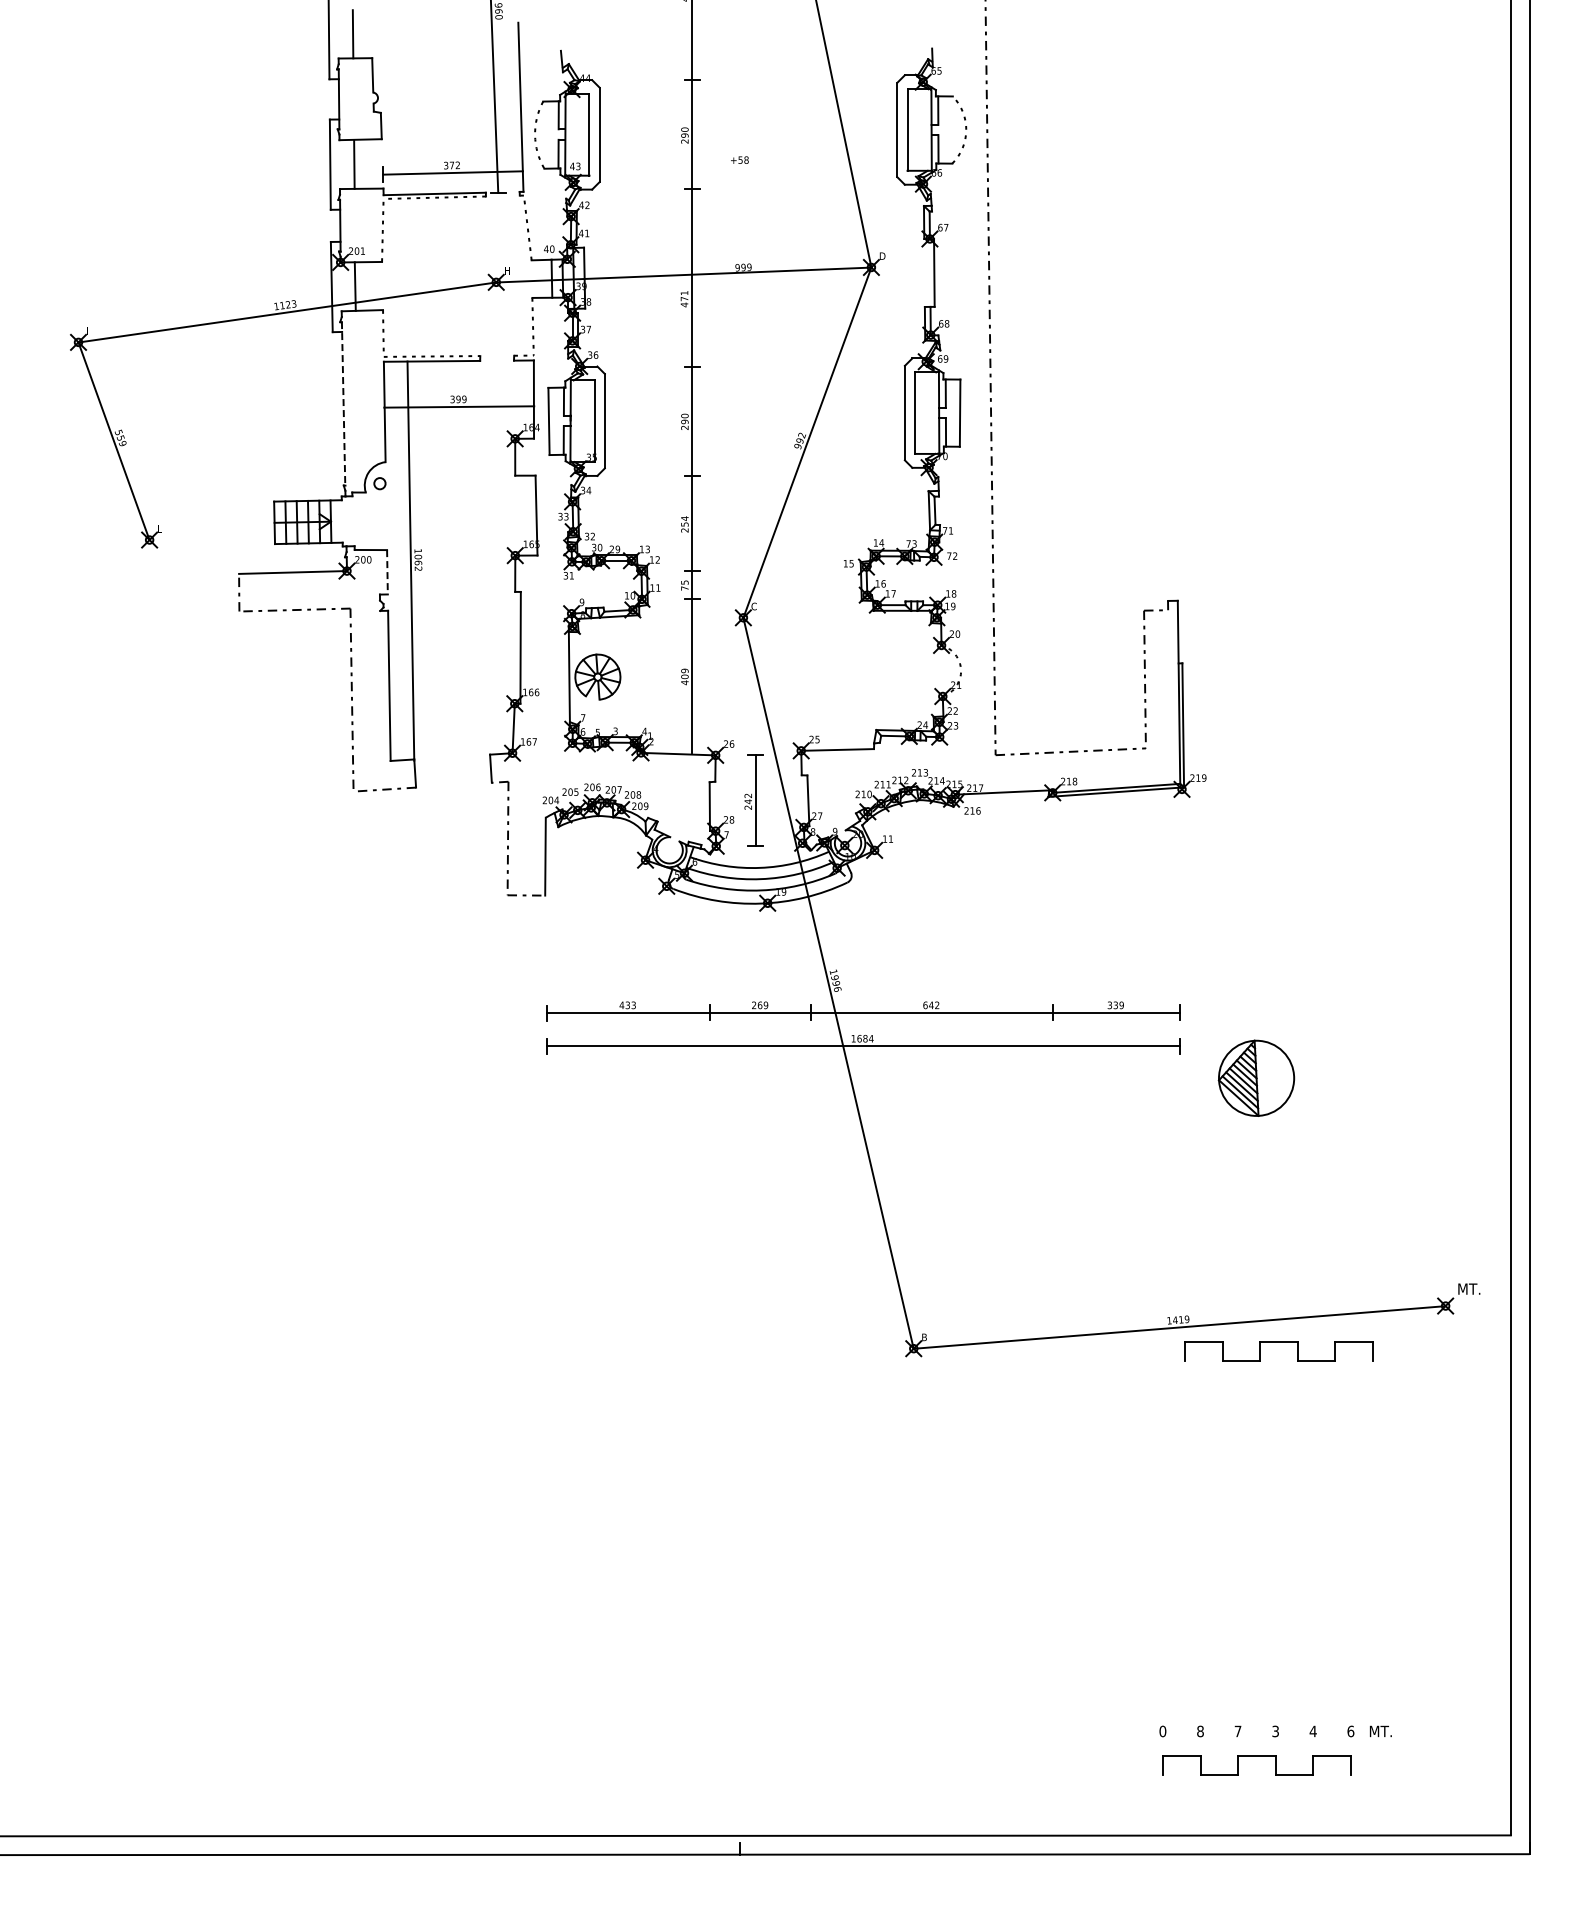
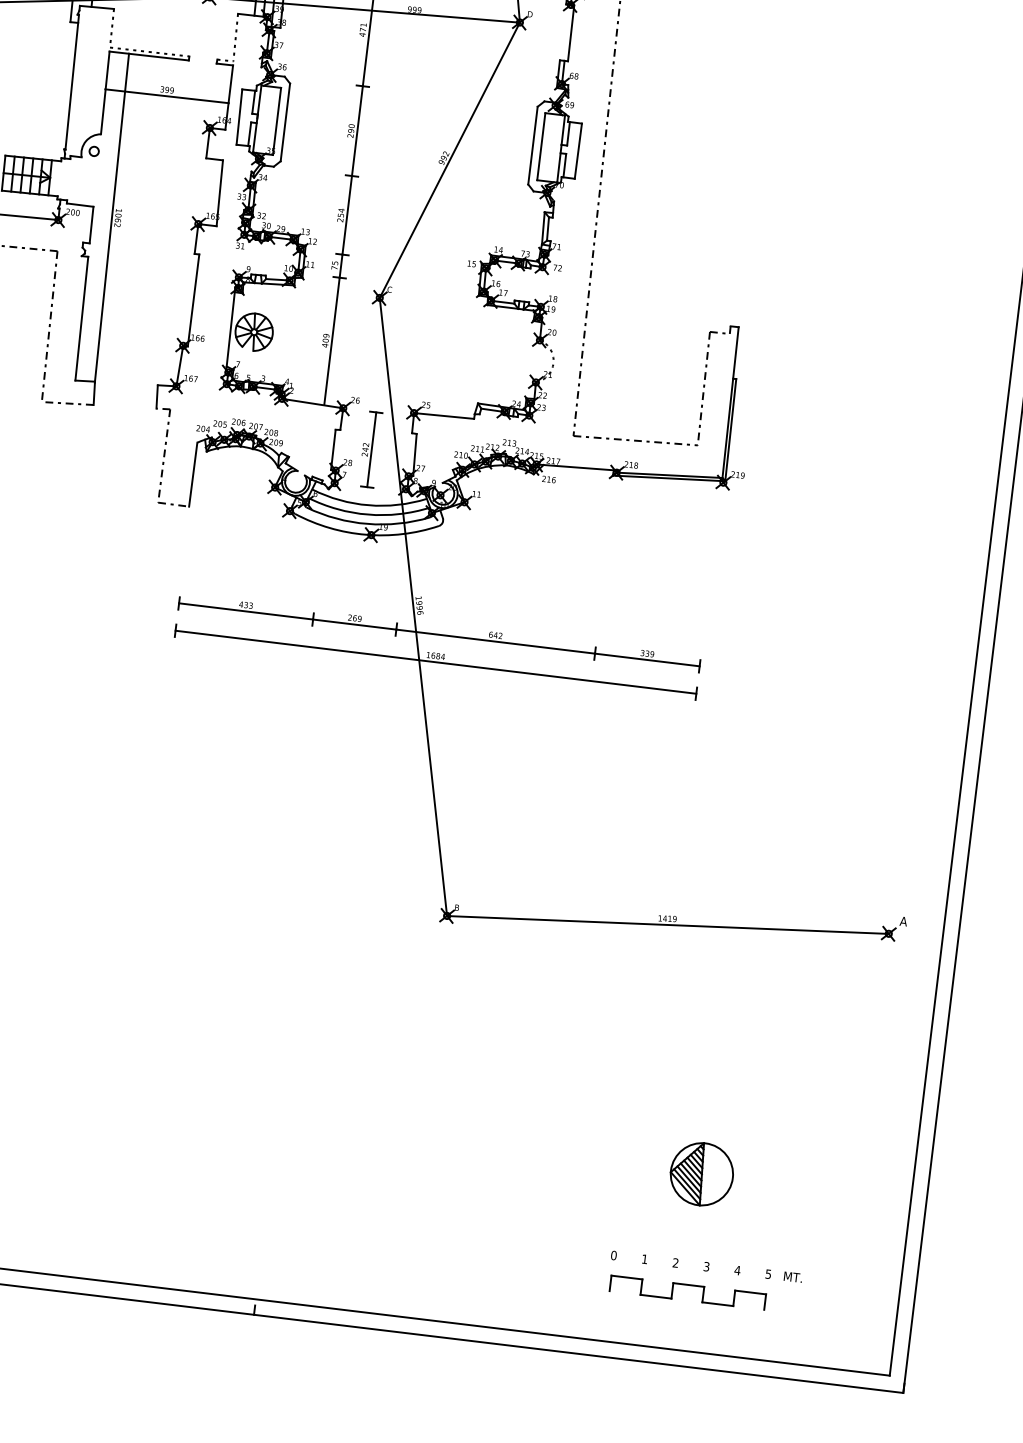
line: (343, 403) -> (72, 81), dashed -> solid
line: (387, 572) -> (91, 225), dashed -> solid
part: (1256, 1077) -> (701, 1173), moved
text: (1468, 1288) -> (909, 921), MT. -> A
part: (1278, 1342) -> (747, 947), removed
text: (1200, 1731) -> (644, 1259), 8 -> 1
text: (1237, 1731) -> (675, 1263), 7 -> 2
text: (1350, 1731) -> (768, 1274), 6 -> 5

